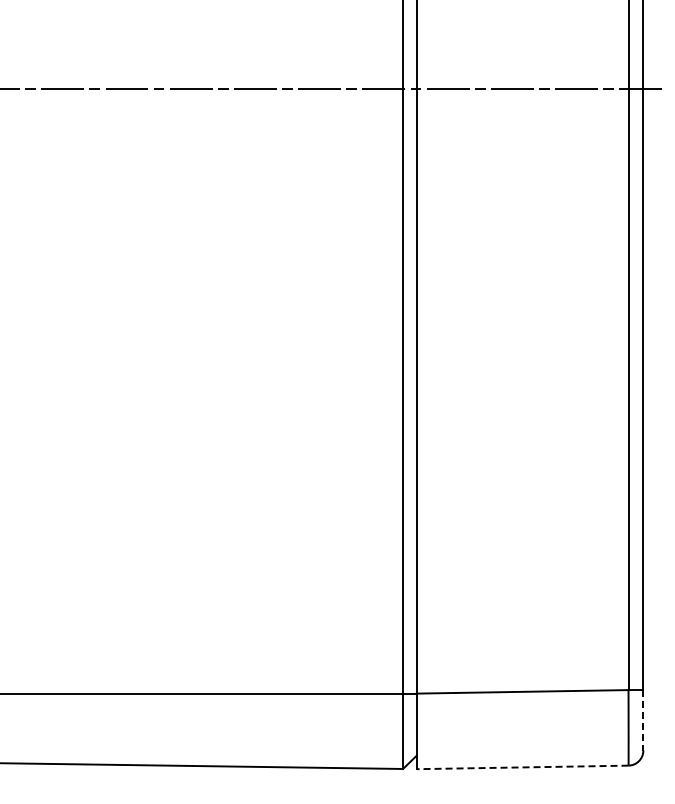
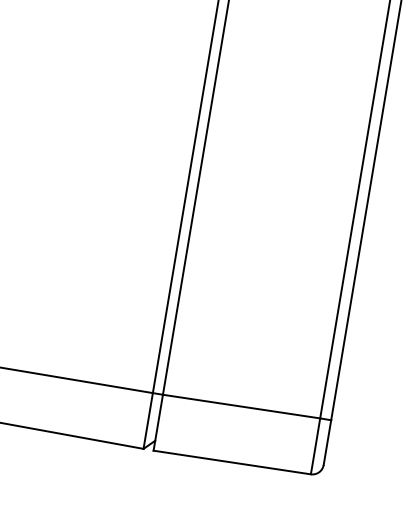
line: (643, 720) -> (327, 442), dashed -> solid
line: (522, 767) -> (232, 462), dashed -> solid

